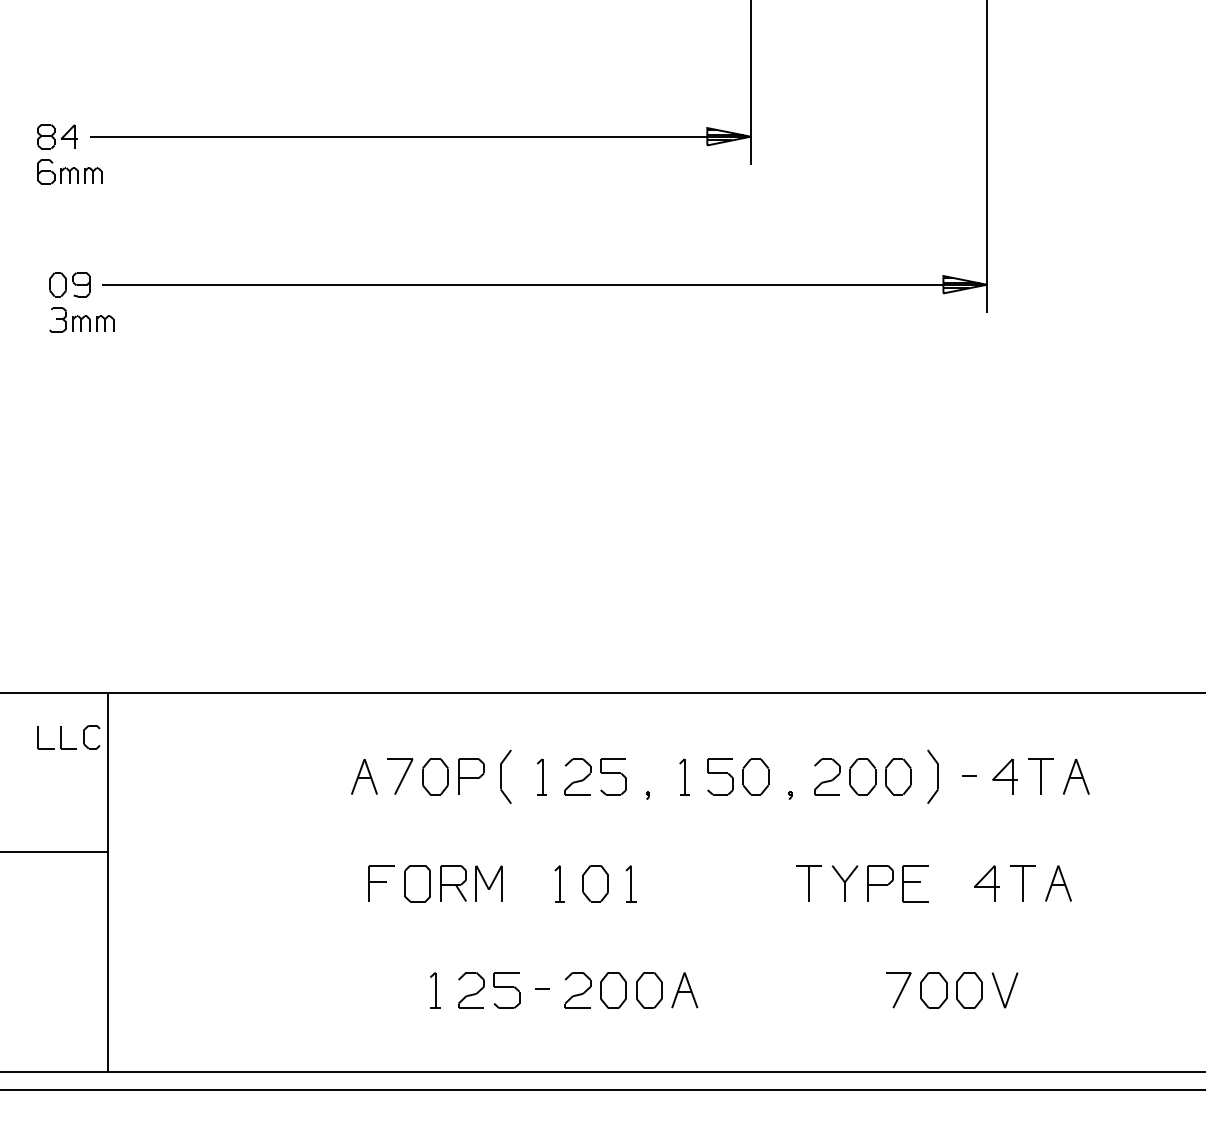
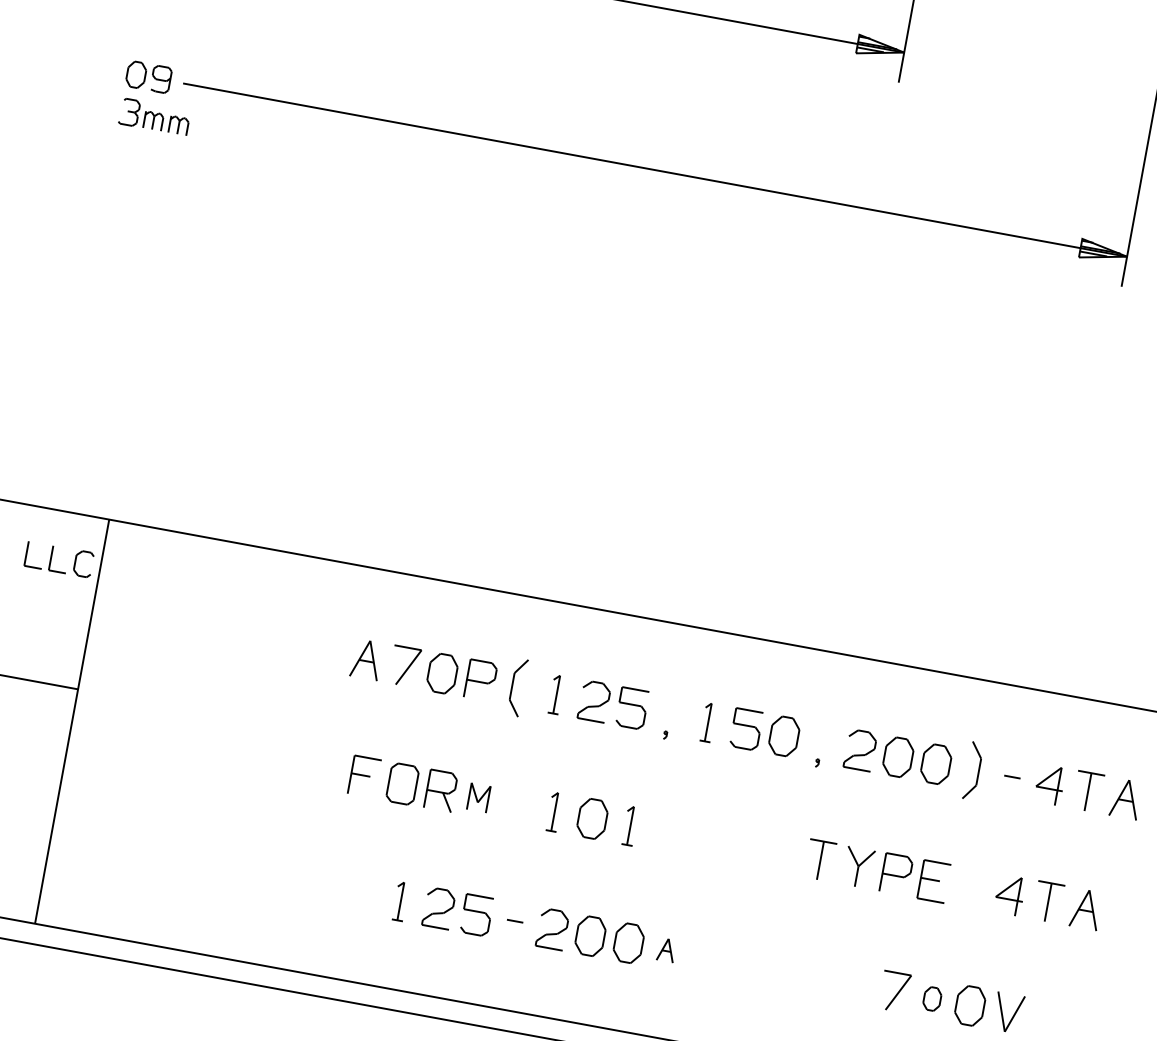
part: (488, 883) -> (478, 797), size x0.7
part: (684, 990) -> (666, 950), size x0.6
part: (933, 990) -> (931, 999), size x0.6

